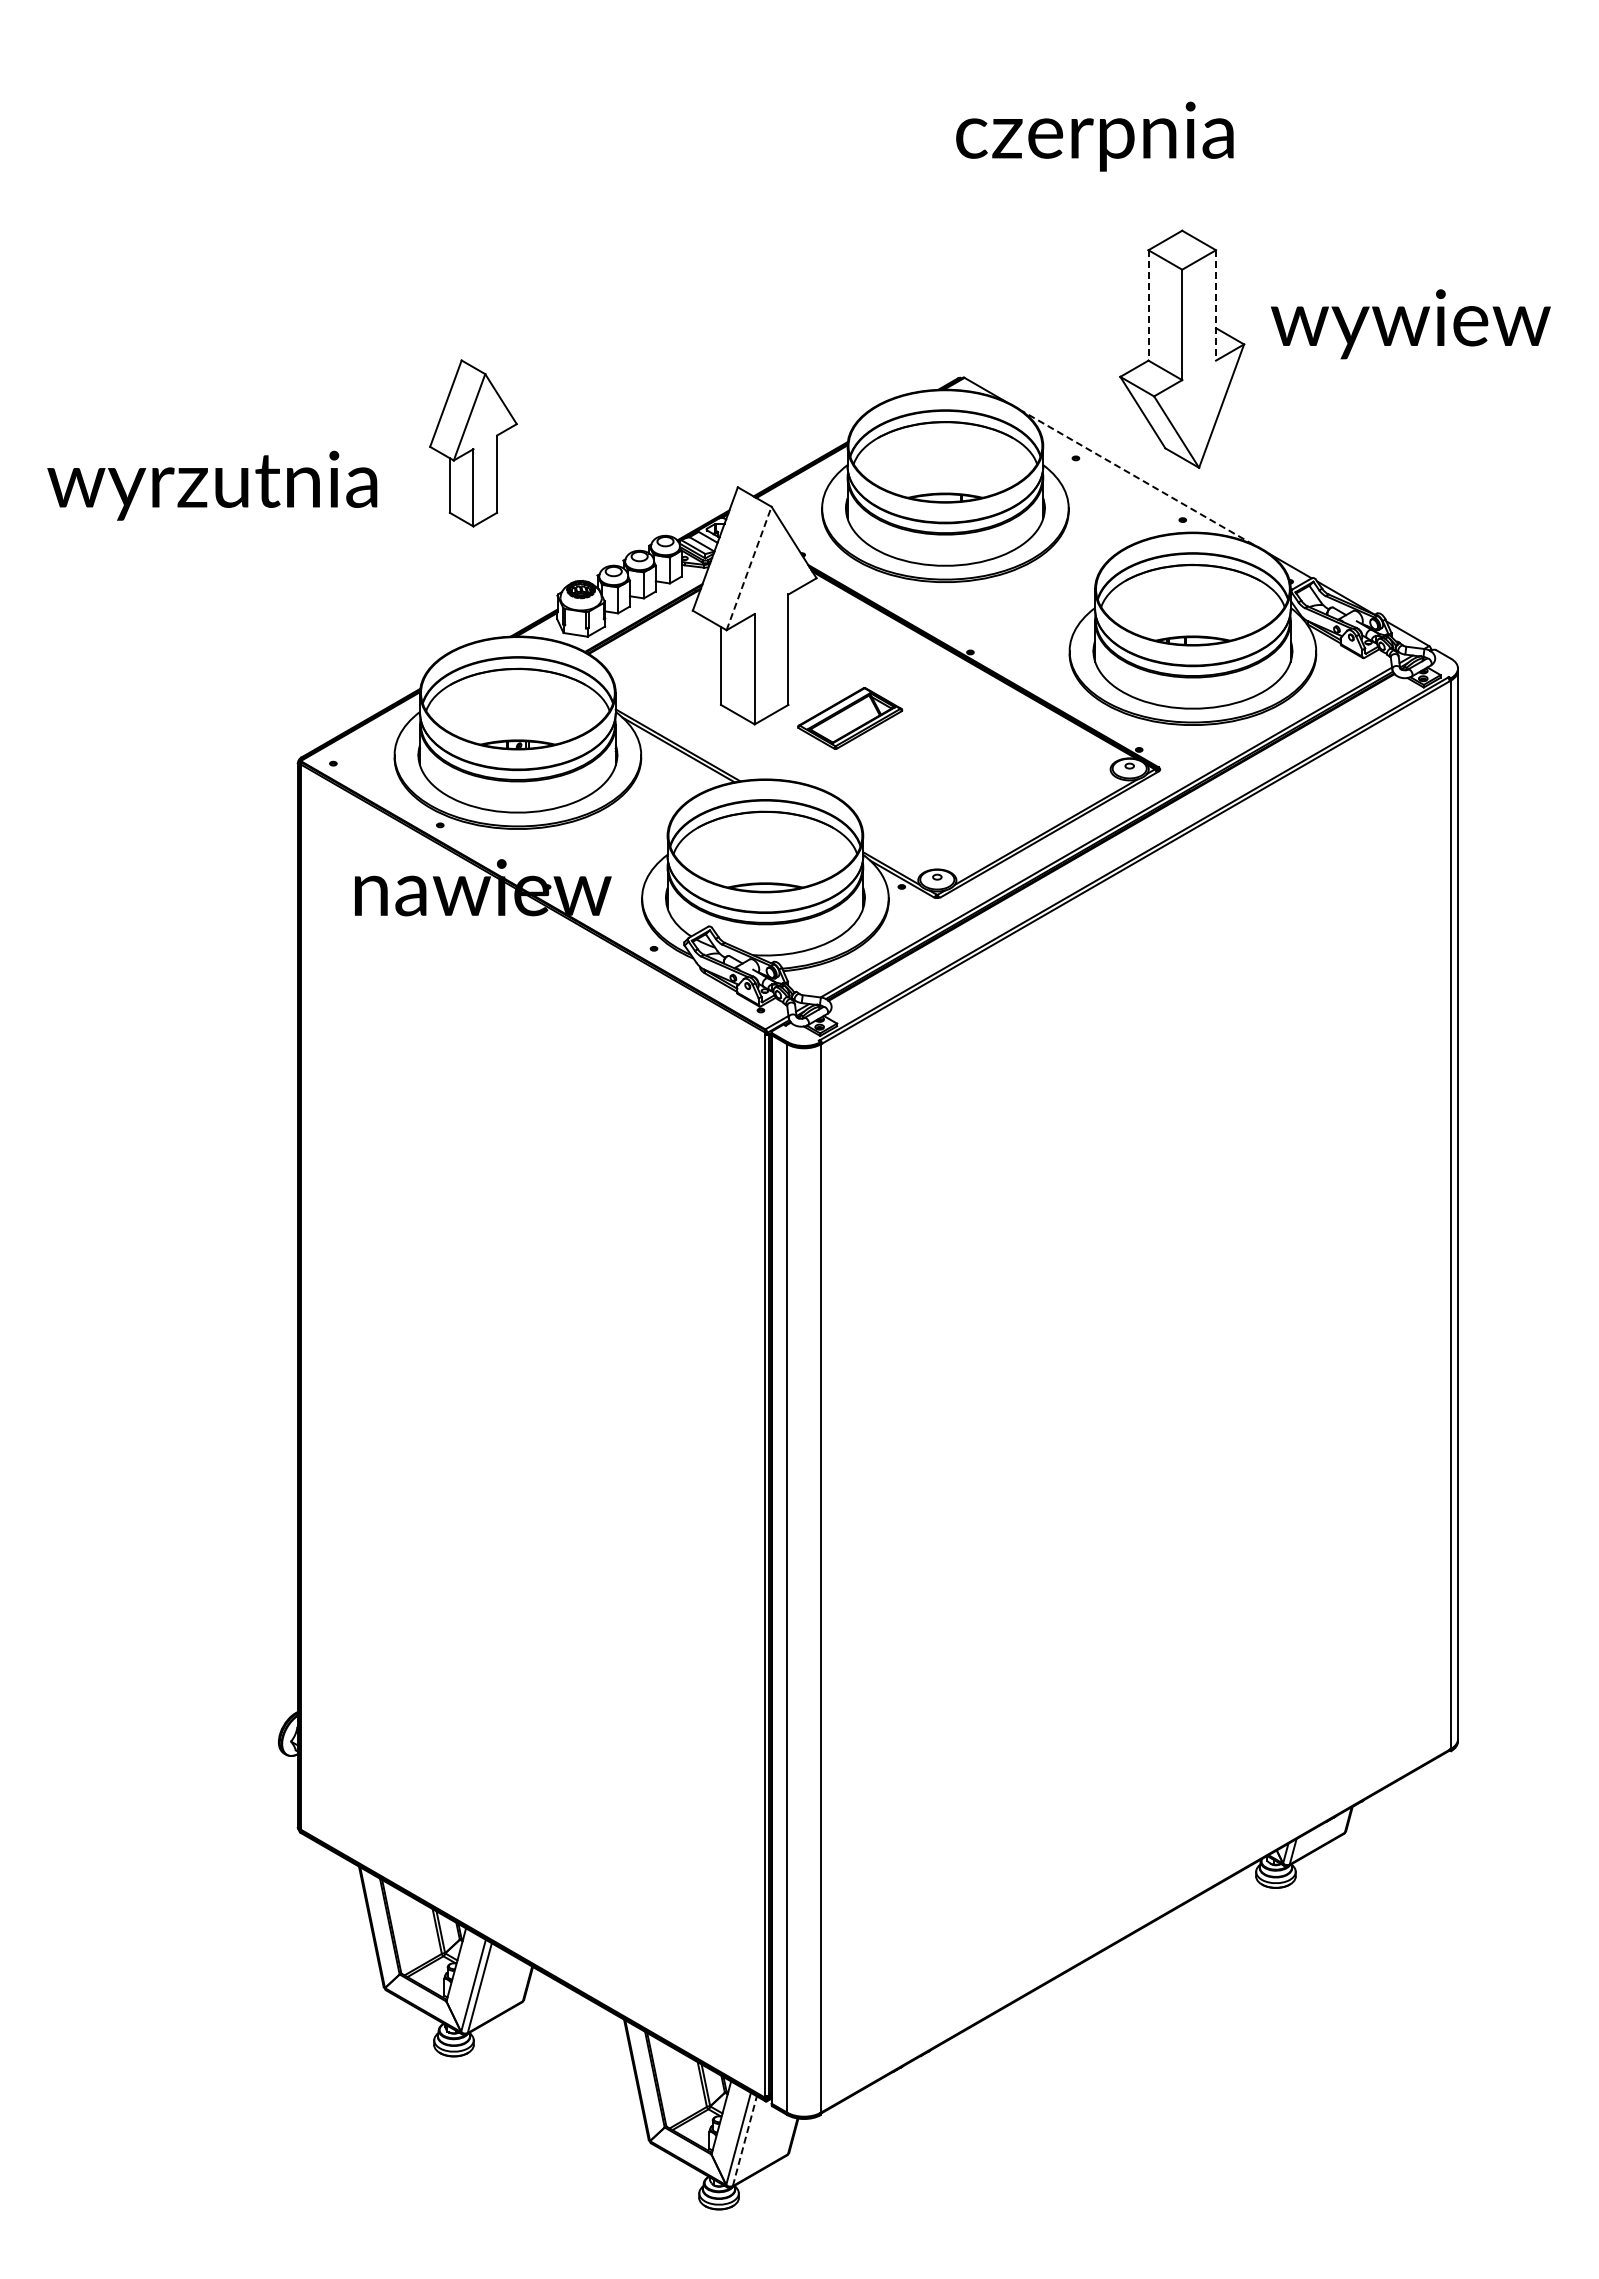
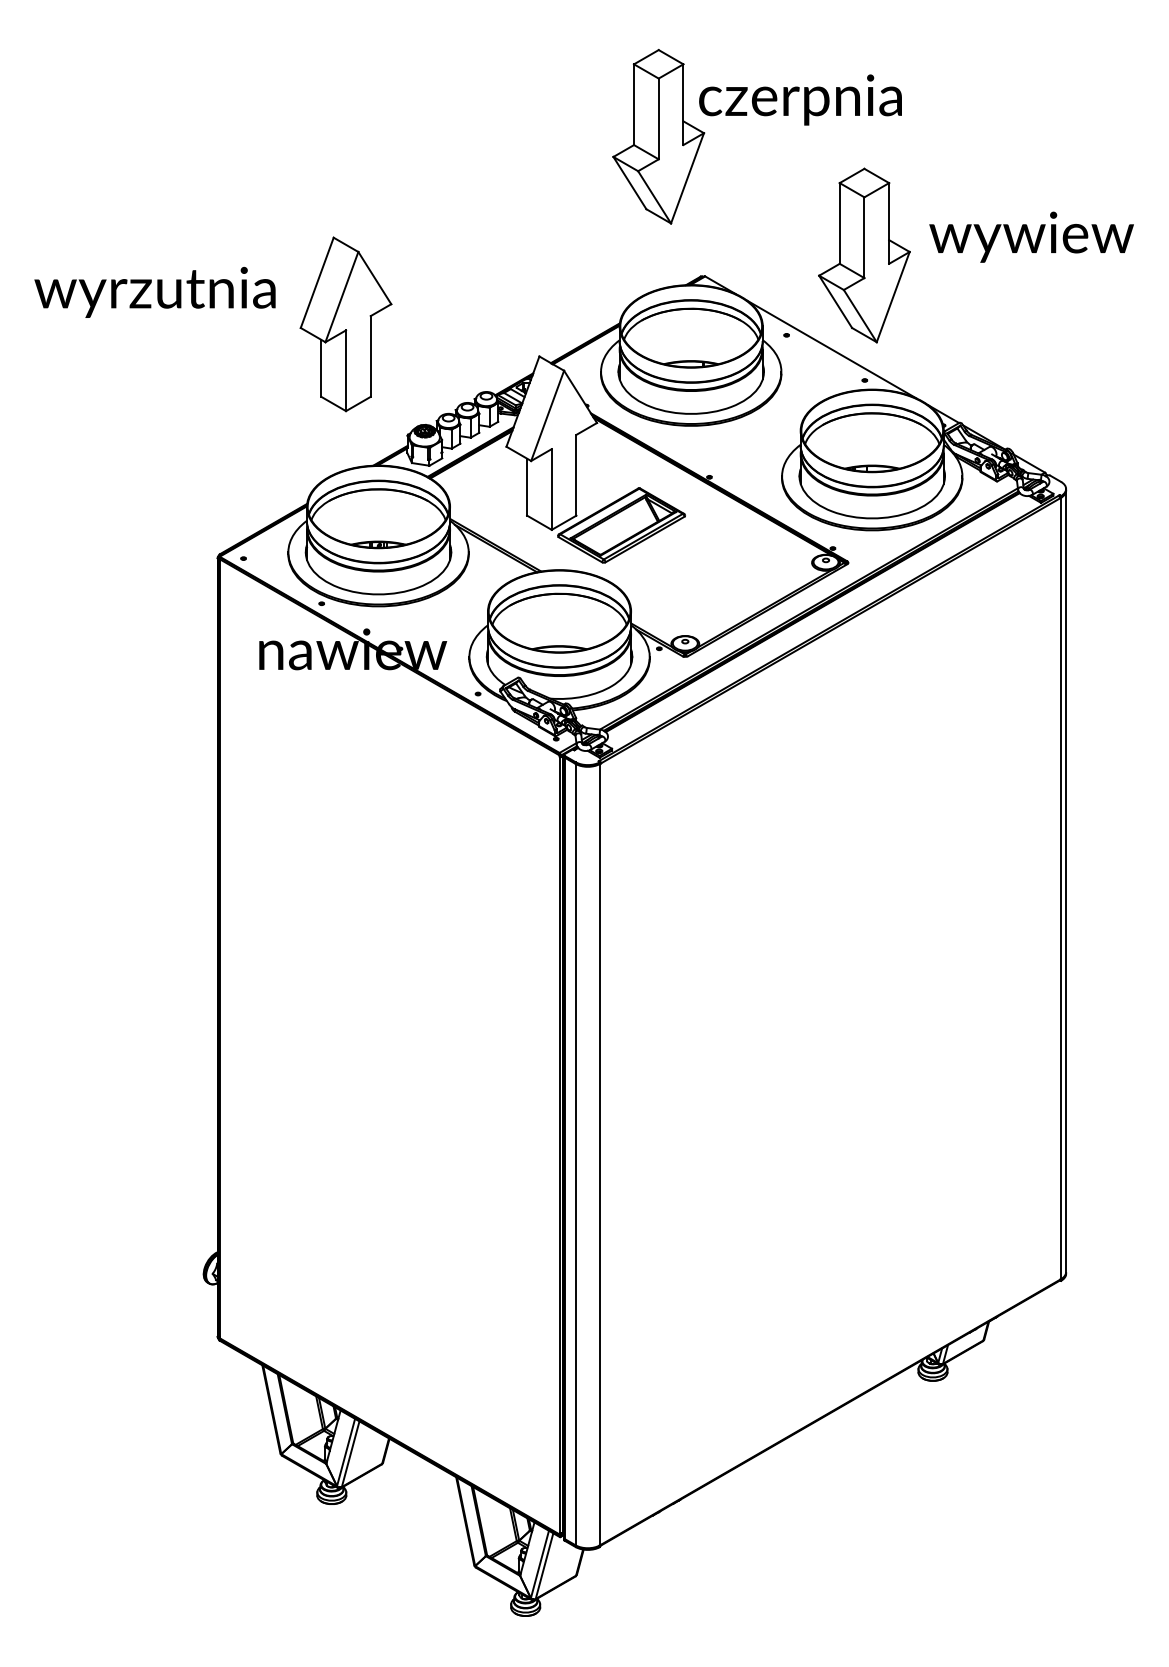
part: (900, 186) -> (658, 136), added
line: (1148, 305) -> (839, 223), dashed -> solid
line: (1216, 305) -> (889, 223), dashed -> solid
part: (473, 443) -> (346, 324), size x1.43
line: (1137, 477) -> (831, 349), dashed -> solid
text: (212, 485) -> (155, 292), moved
line: (749, 568) -> (547, 415), dashed -> solid
part: (849, 718) -> (621, 525), size x1.67
line: (745, 2140) -> (545, 1565), dashed -> solid

